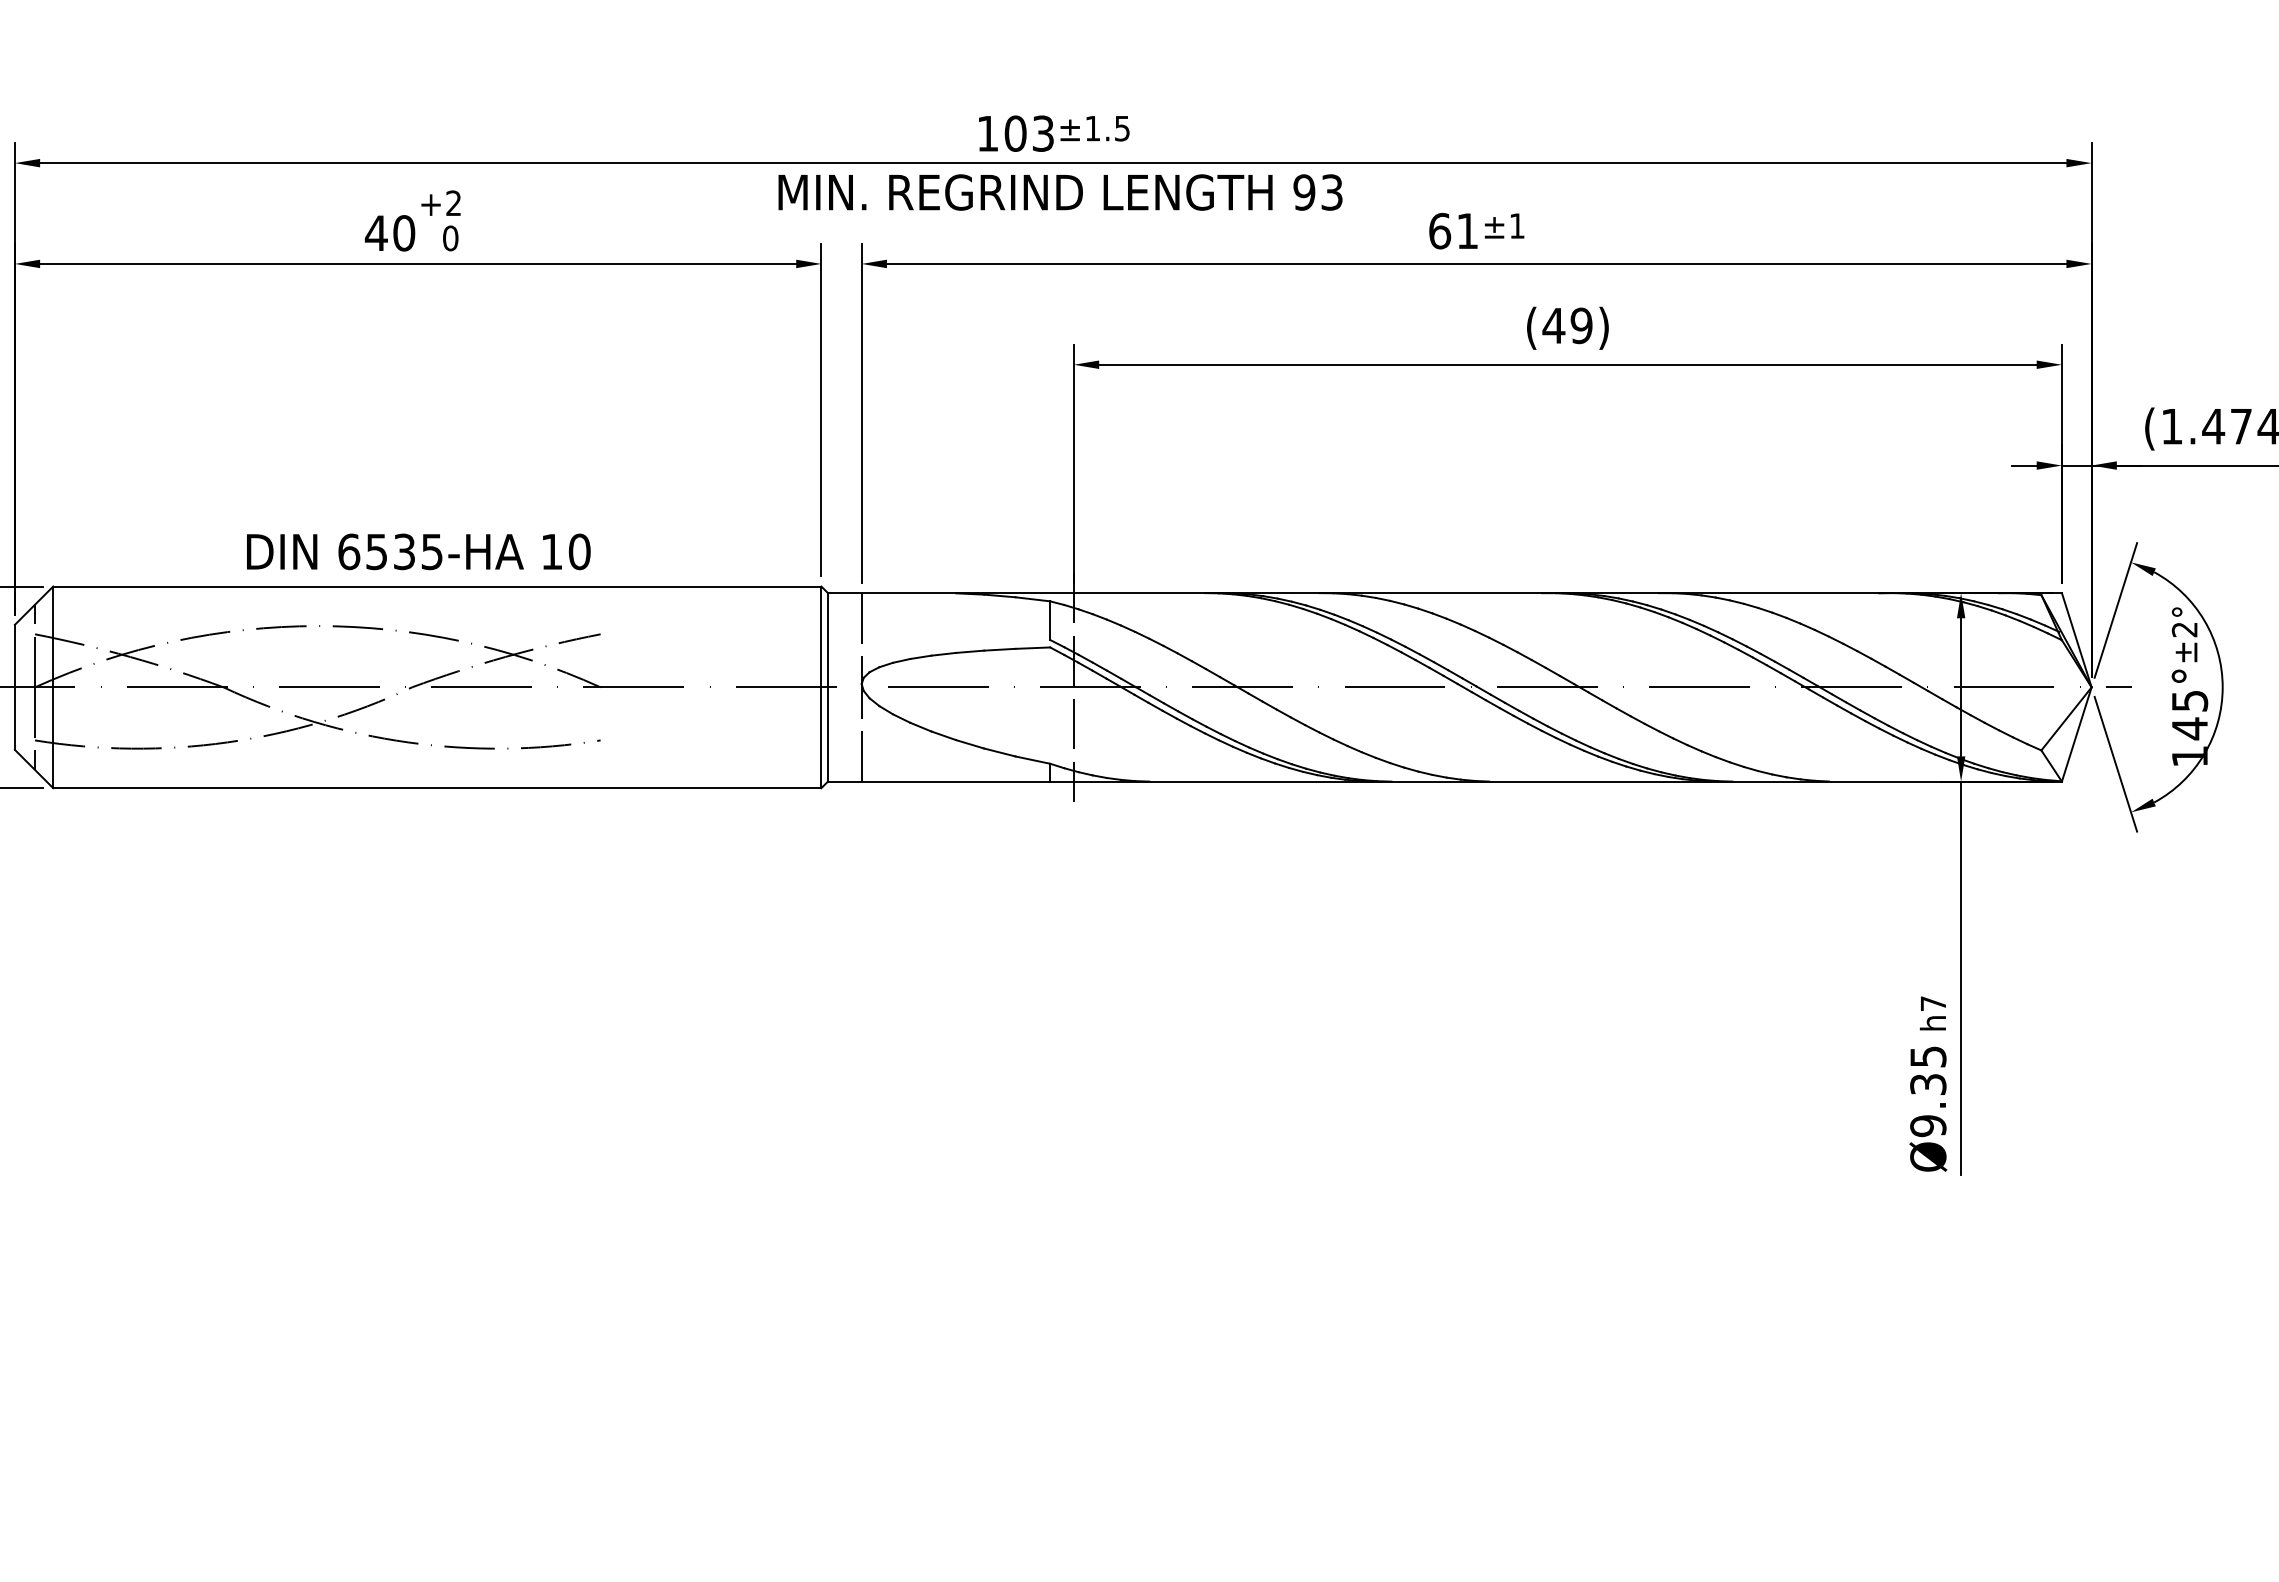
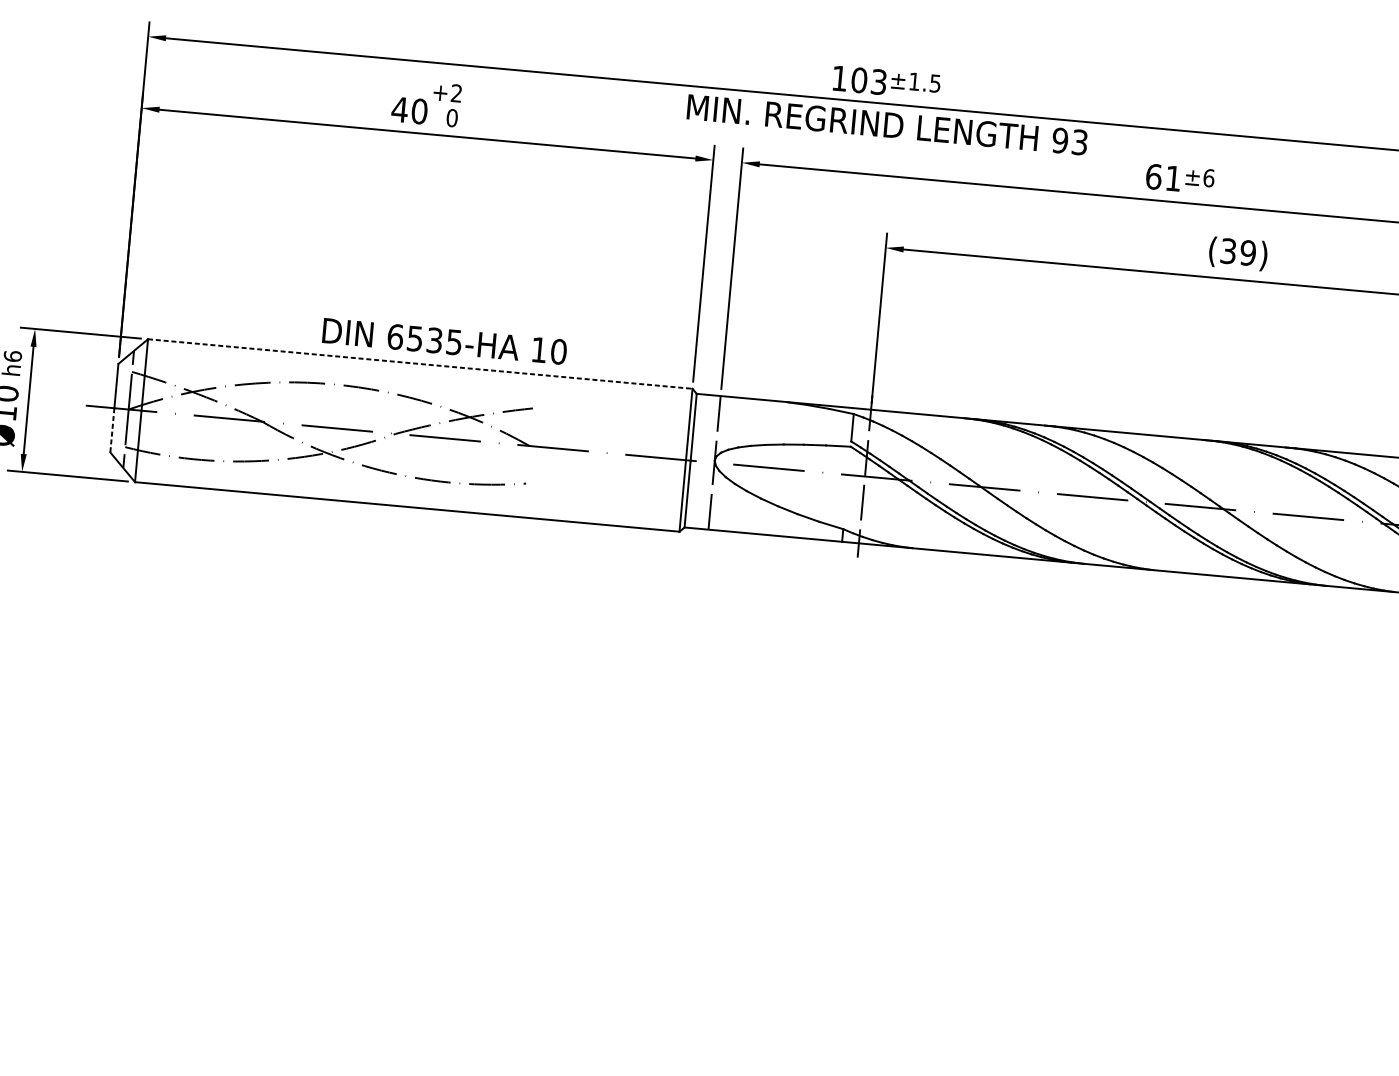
text: (1517, 225) -> (1209, 177), ±1 -> ±6
text: (1553, 325) -> (1228, 251), (49) -> (39)
text: (418, 551) -> (444, 341), moved
line: (437, 586) -> (420, 364), solid -> dashed
line: (14, 719) -> (112, 430), solid -> dashed

